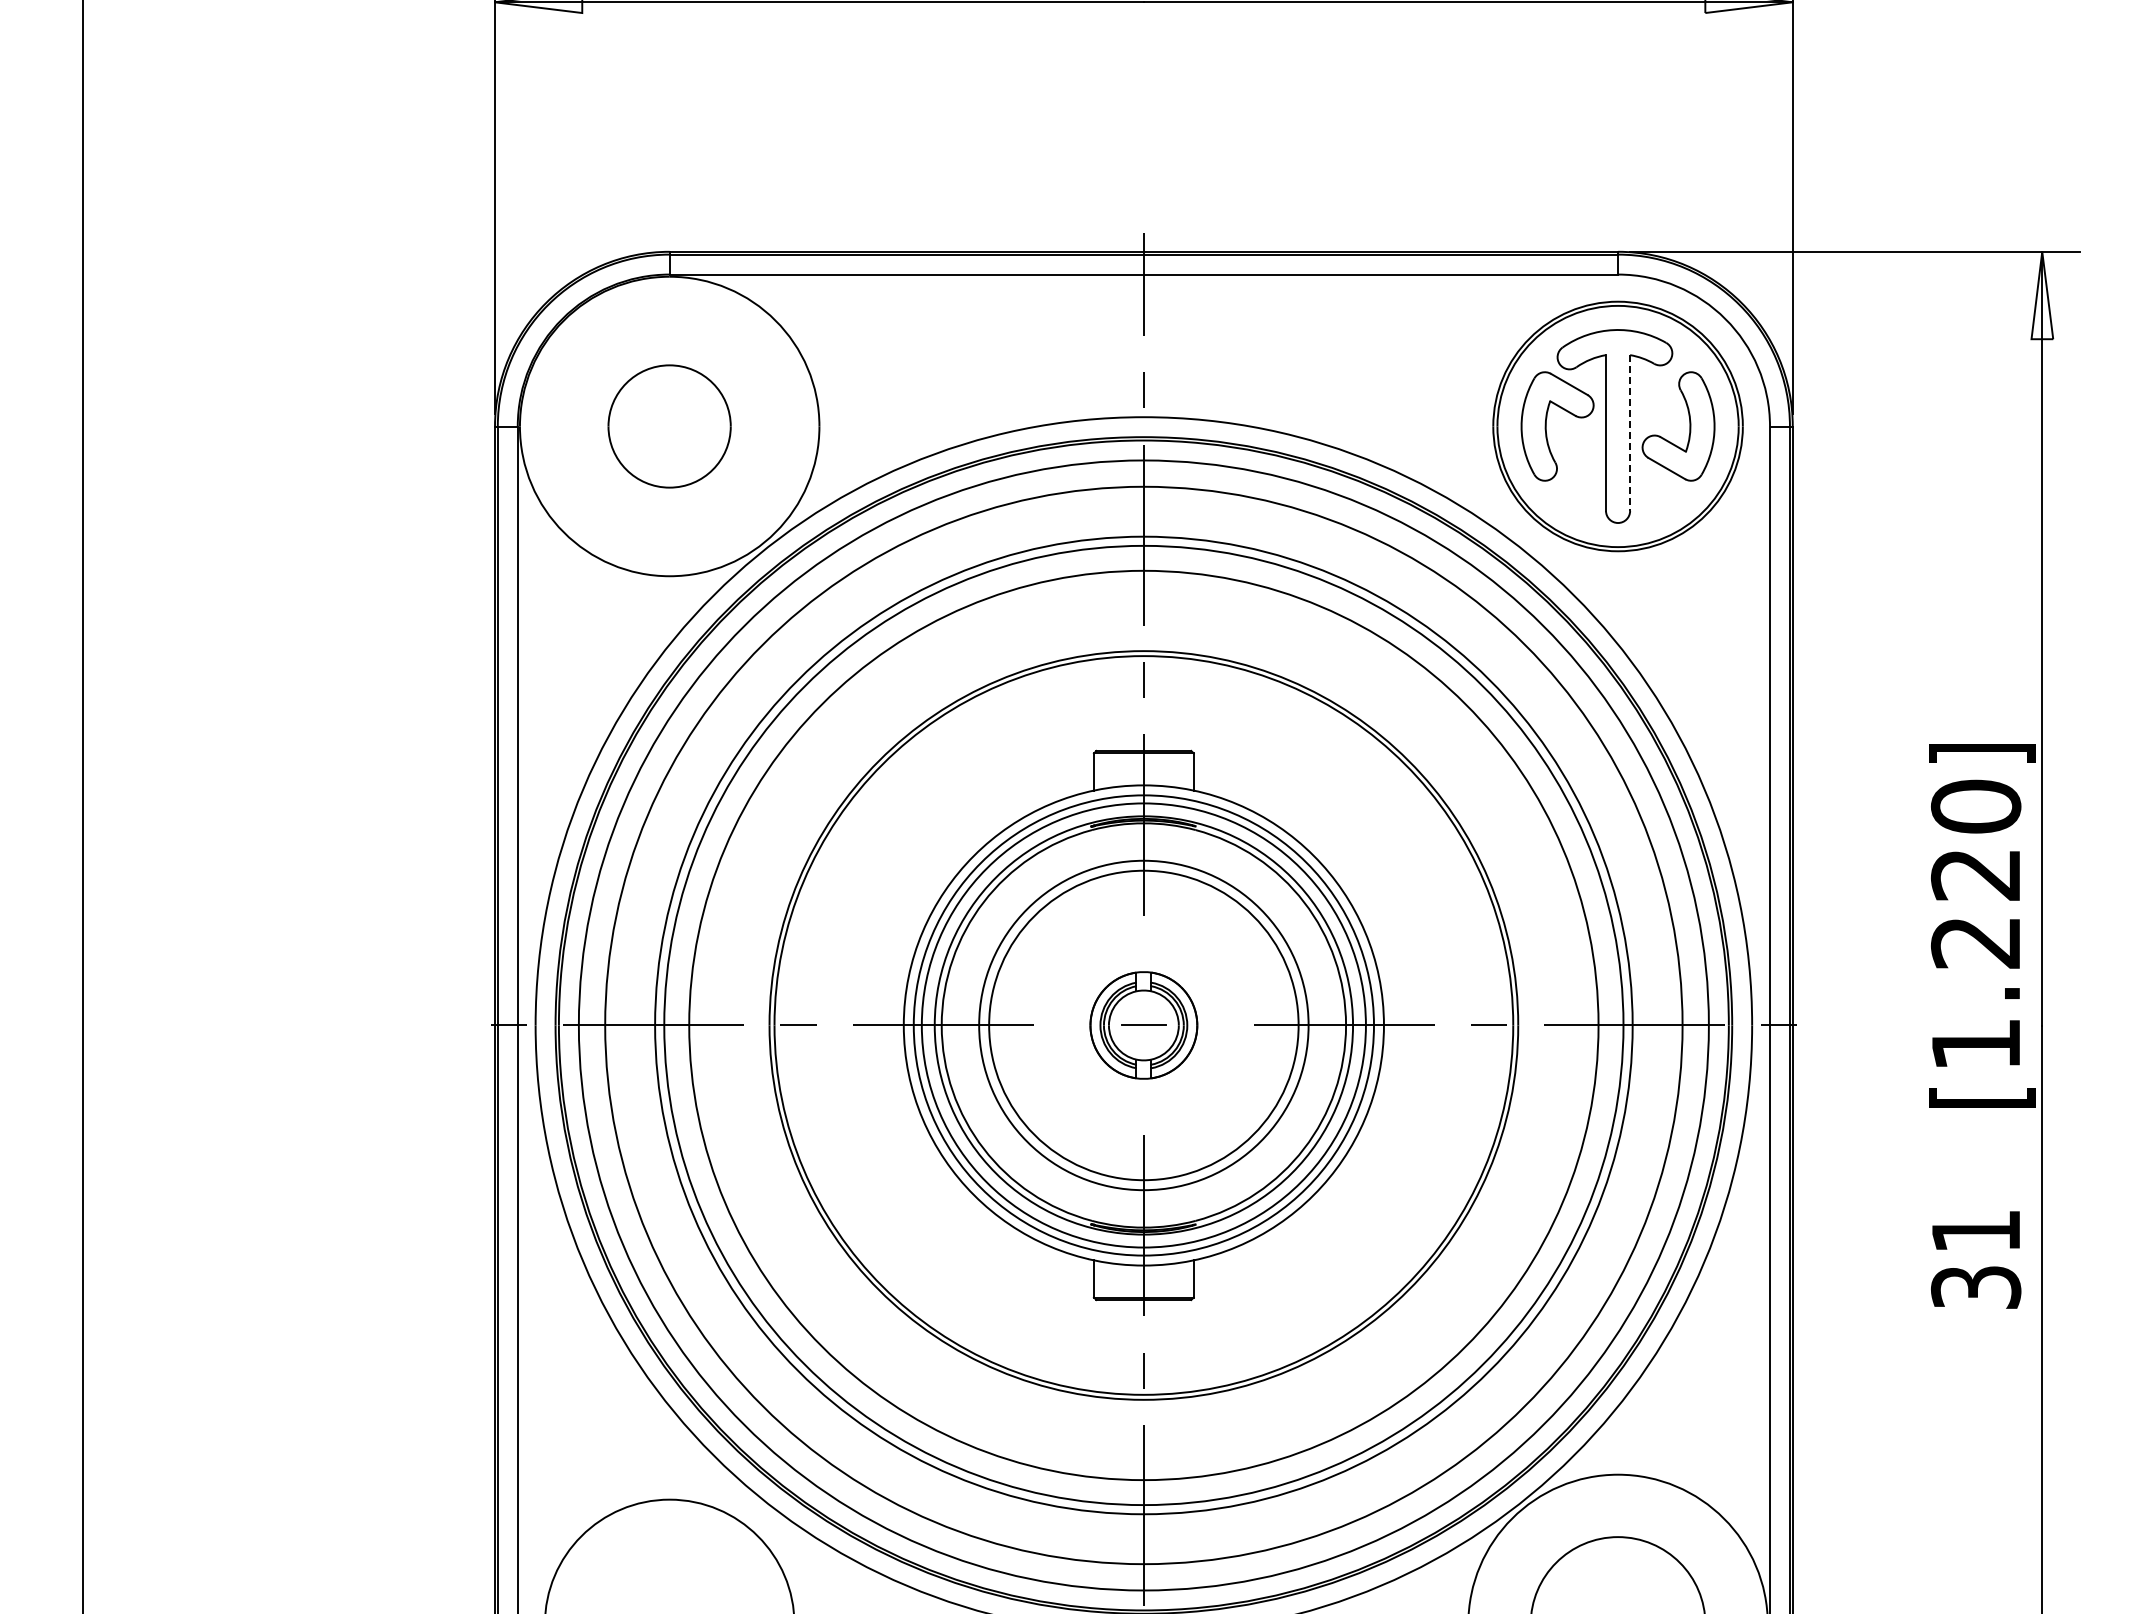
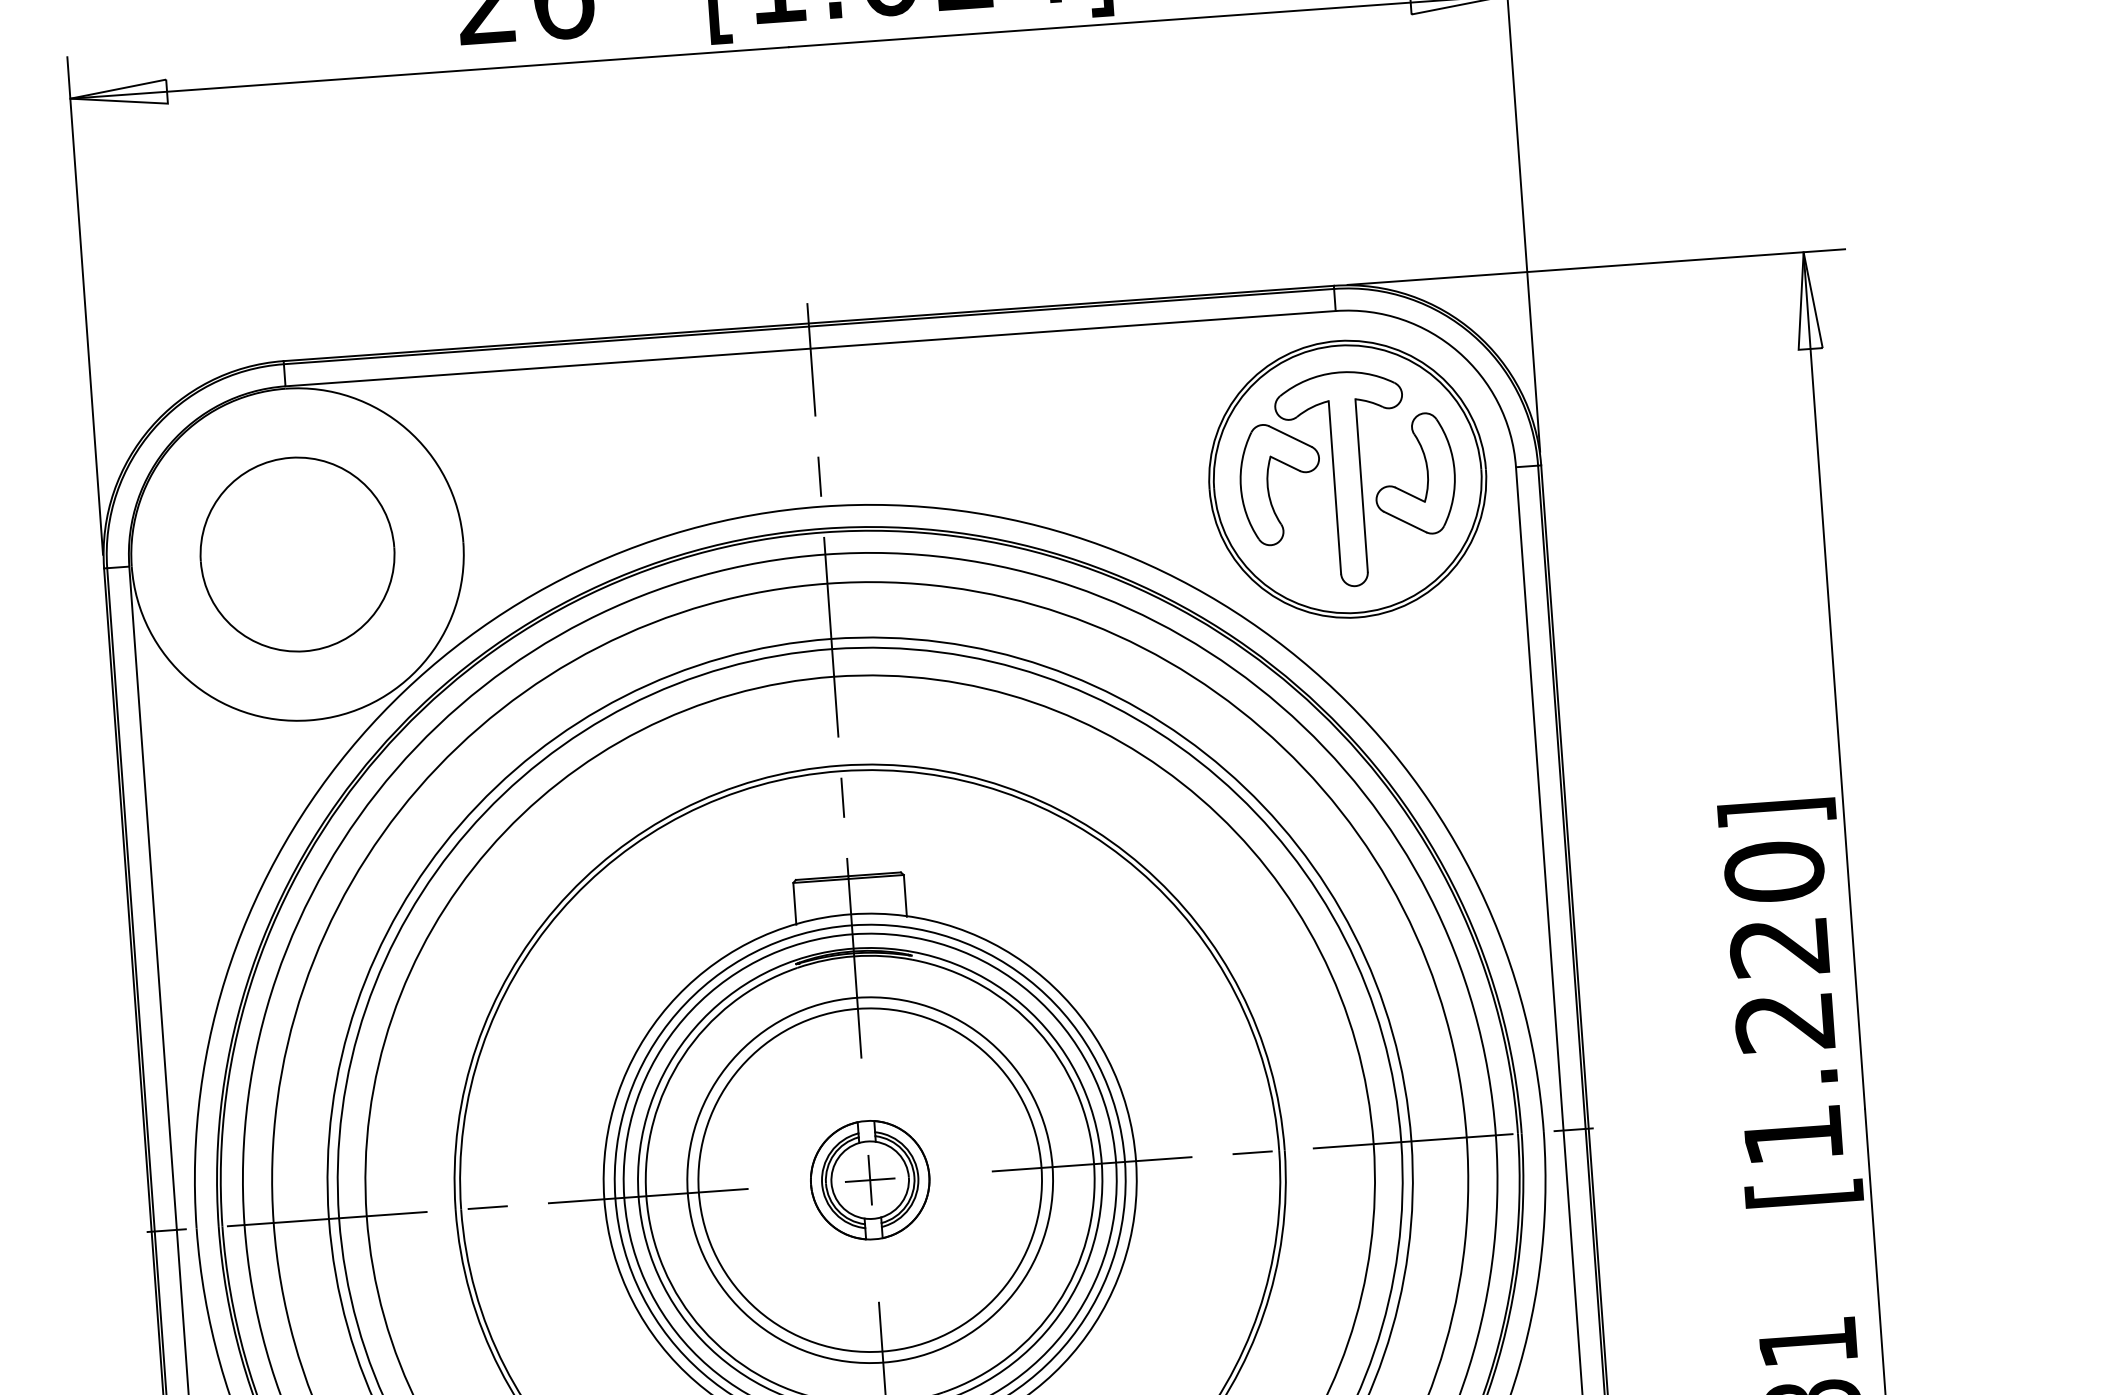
part: (669, 426) -> (297, 554), size x1.43
line: (1630, 433) -> (1362, 486), dashed -> solid
line: (1143, 1025) -> (869, 1180), added

